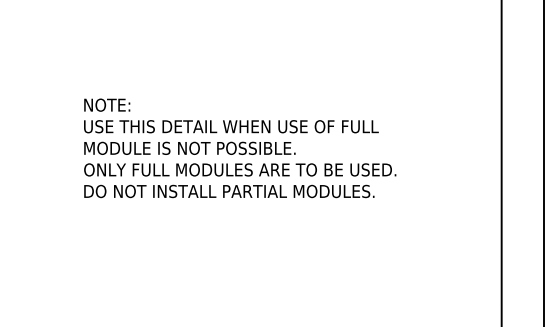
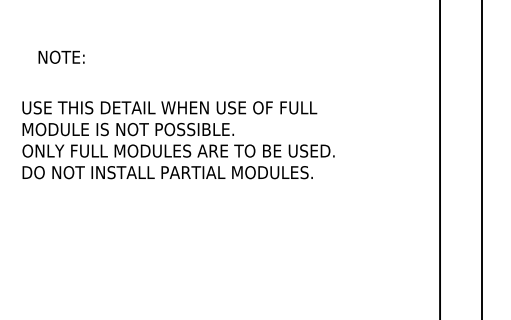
text: (107, 104) -> (61, 56), moved

